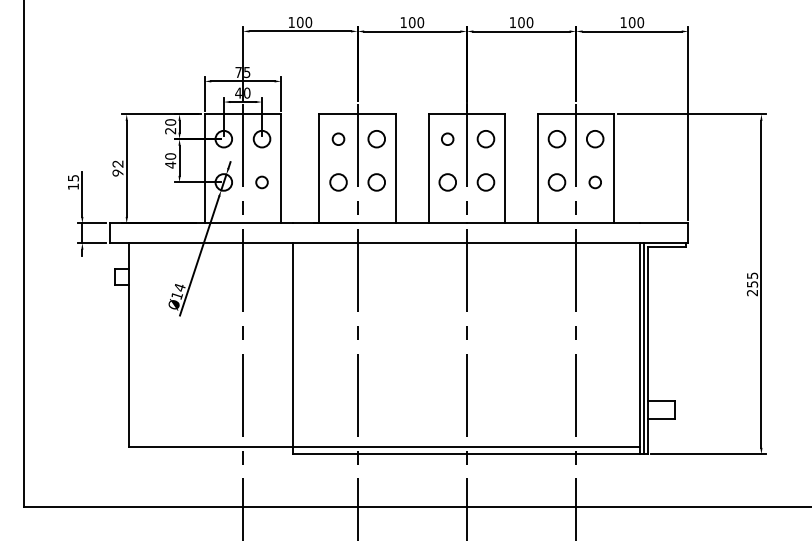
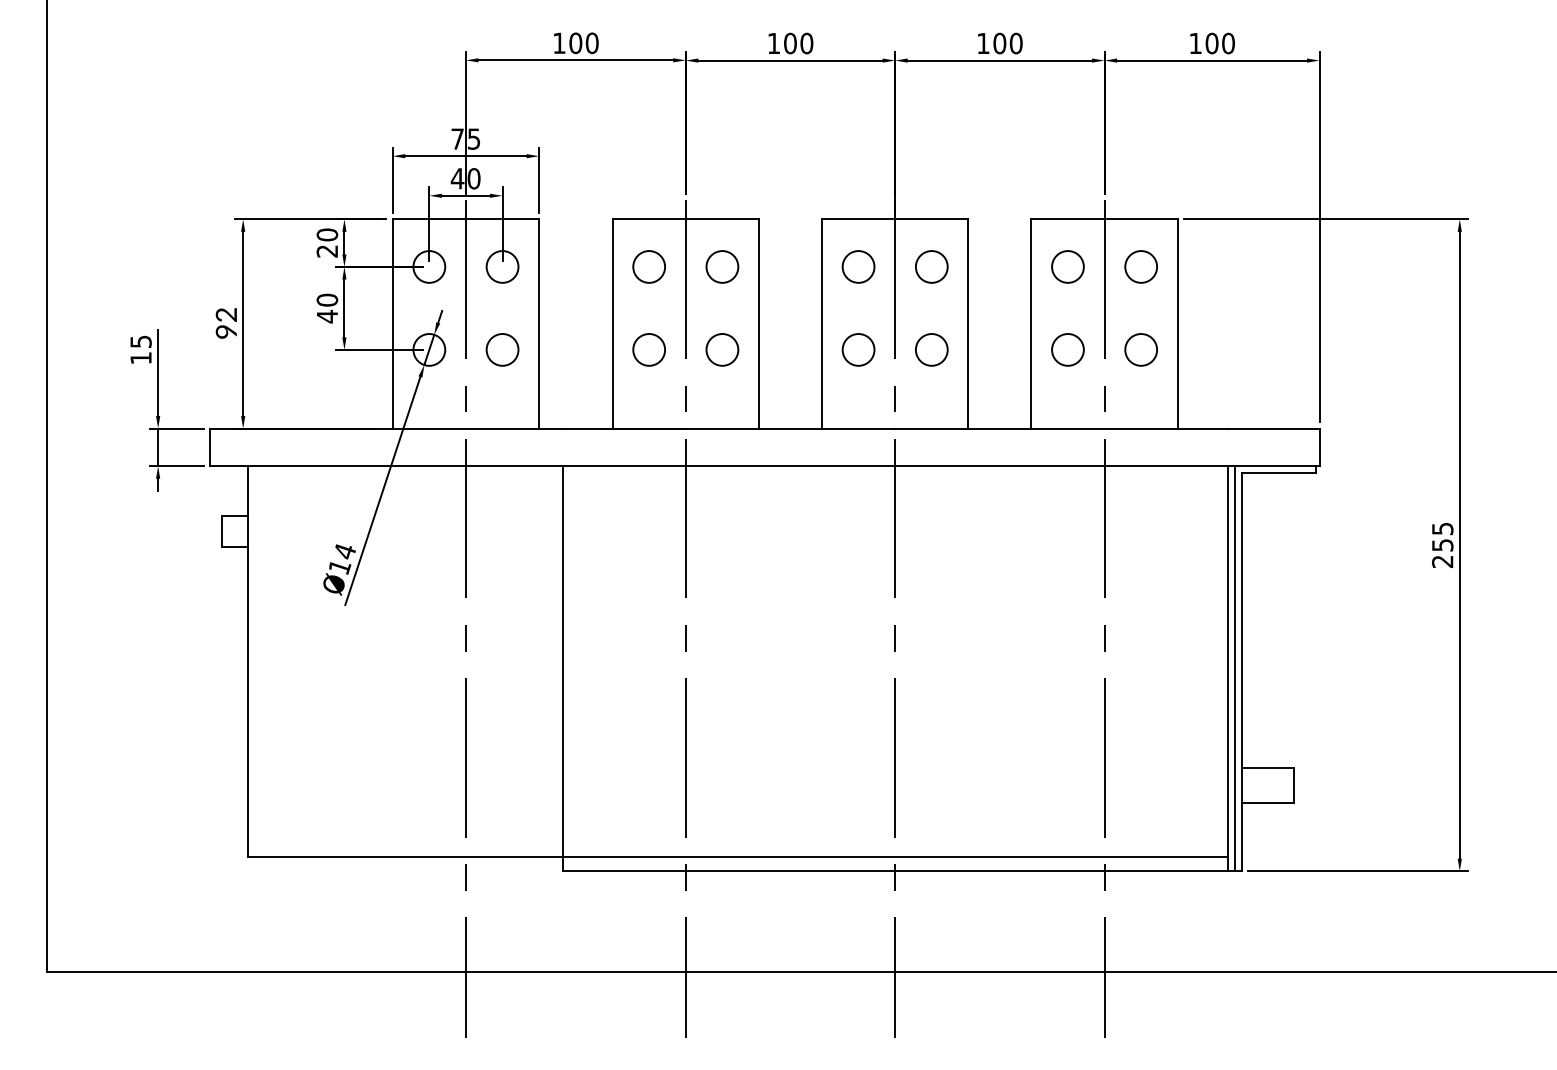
circle: (338, 139) -> (649, 267), size x1.43
circle: (447, 139) -> (858, 267), size x1.43
circle: (261, 182) -> (501, 350), size x1.43
circle: (595, 182) -> (1141, 350), size x1.43

